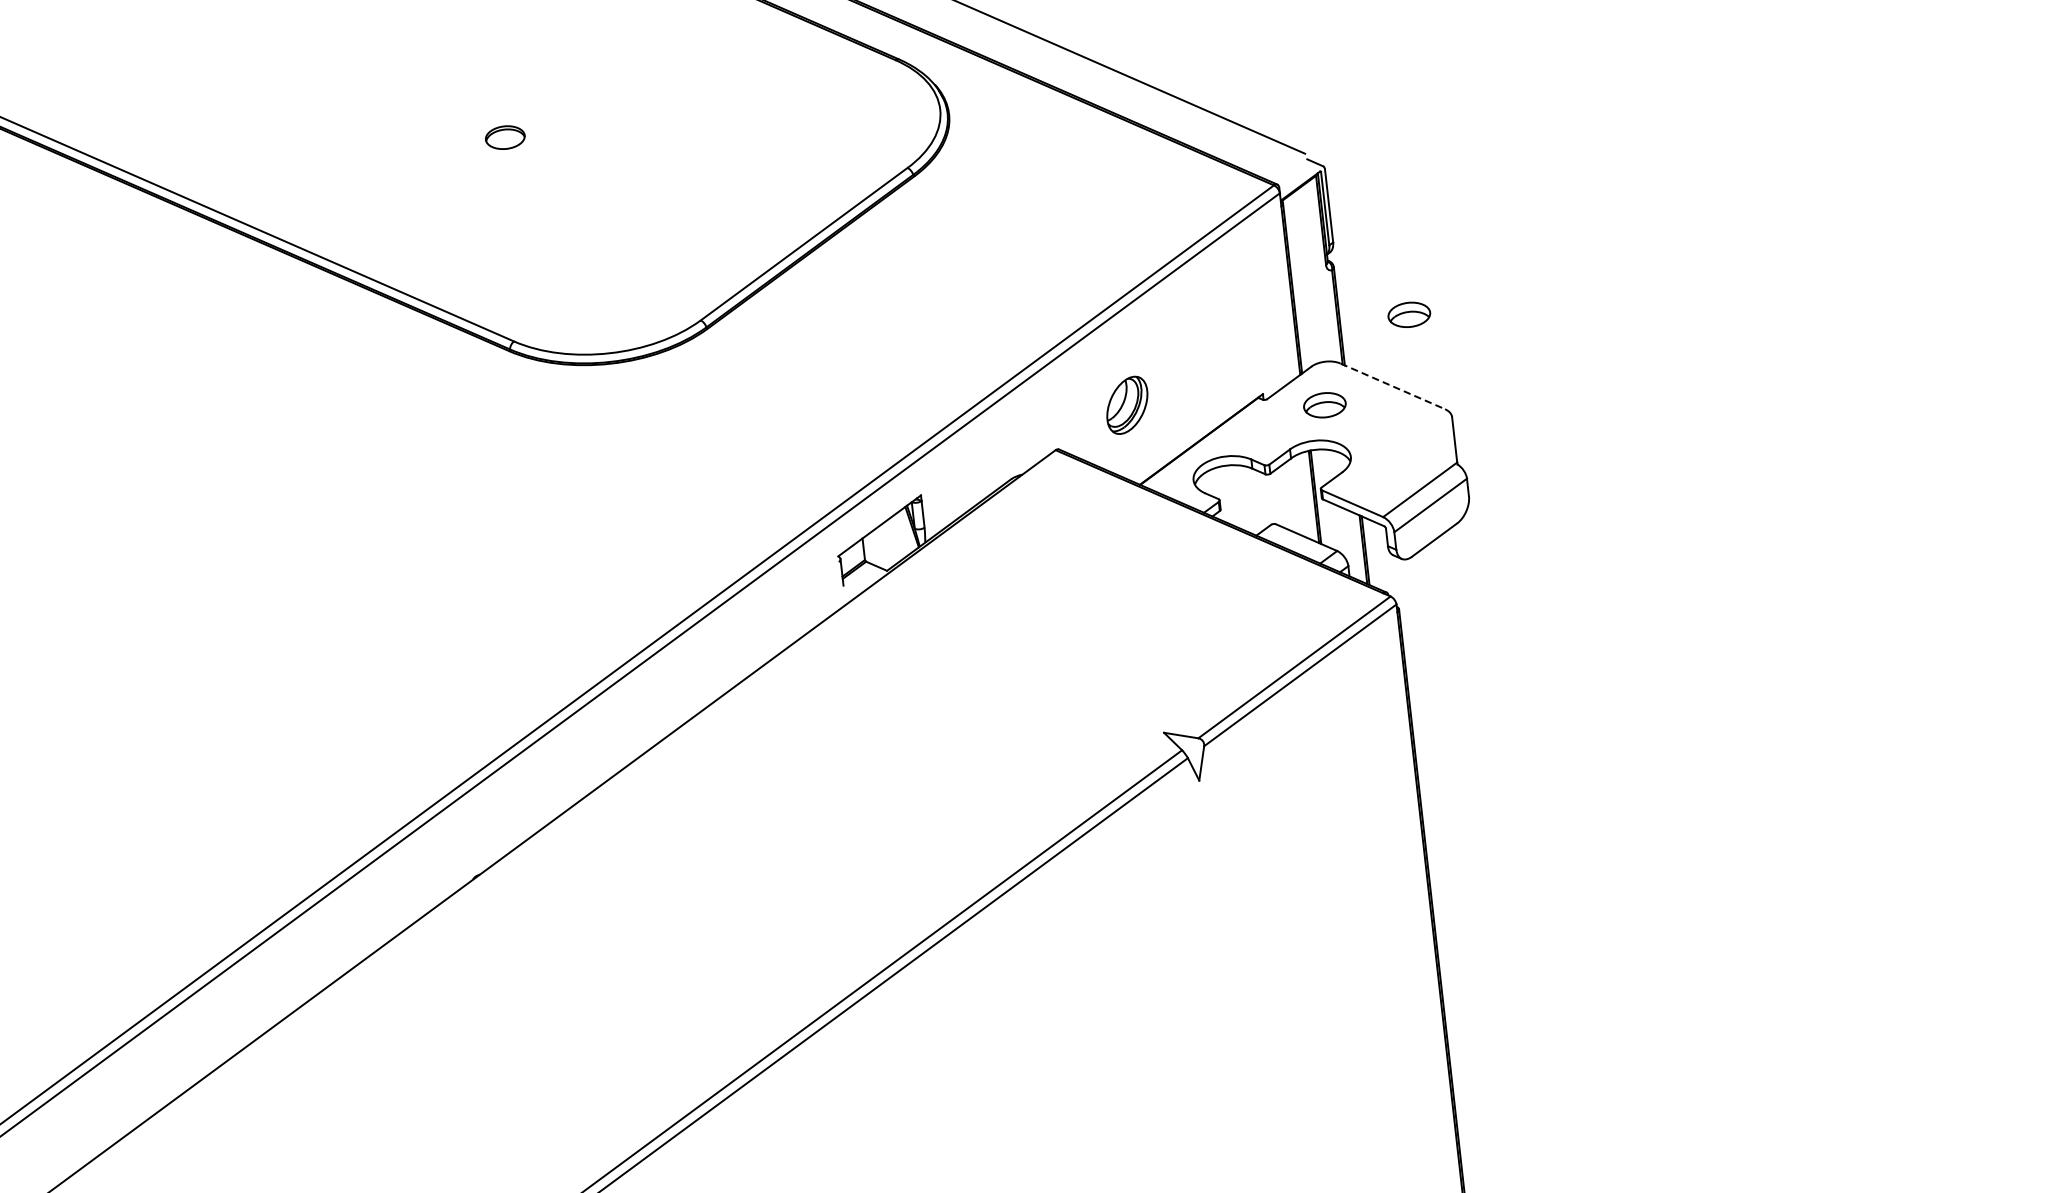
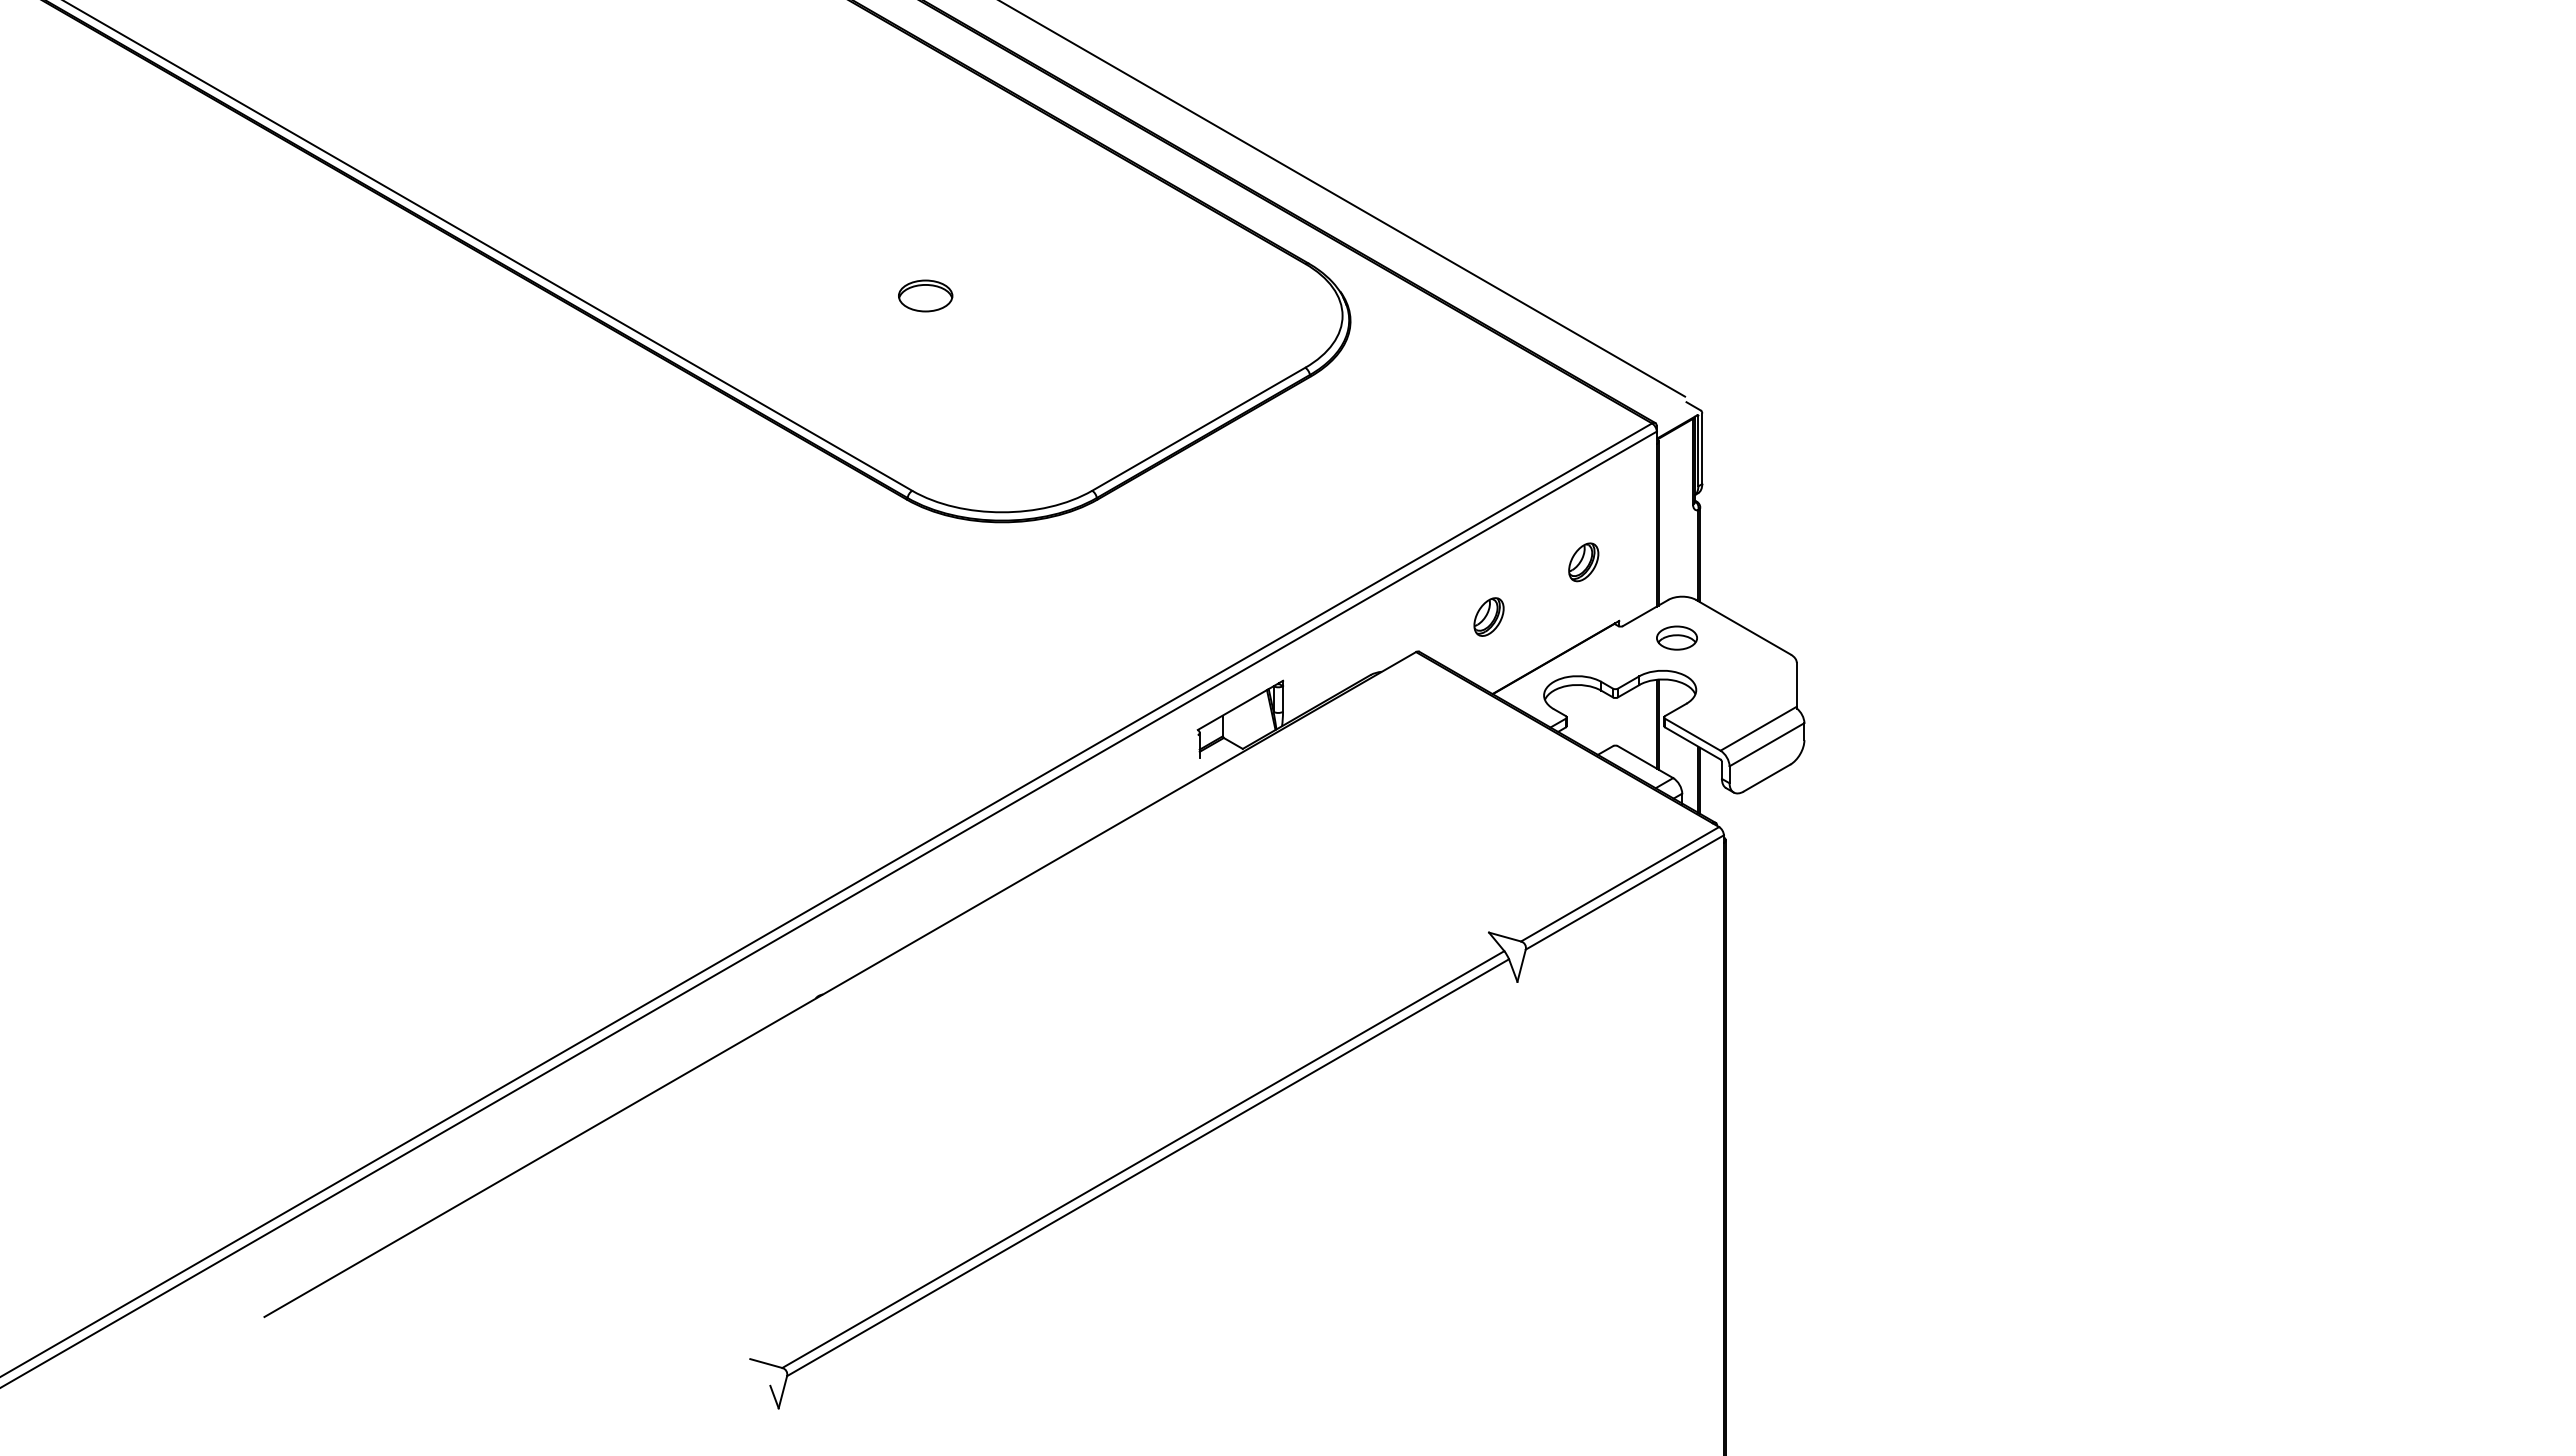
part: (504, 137) -> (925, 295), size x1.43
part: (1408, 314) -> (1766, 560), removed
part: (1219, 337) -> (1583, 562), added
line: (1392, 386) -> (1743, 627), dashed -> solid
part: (1126, 404) -> (1488, 616), size x0.71

